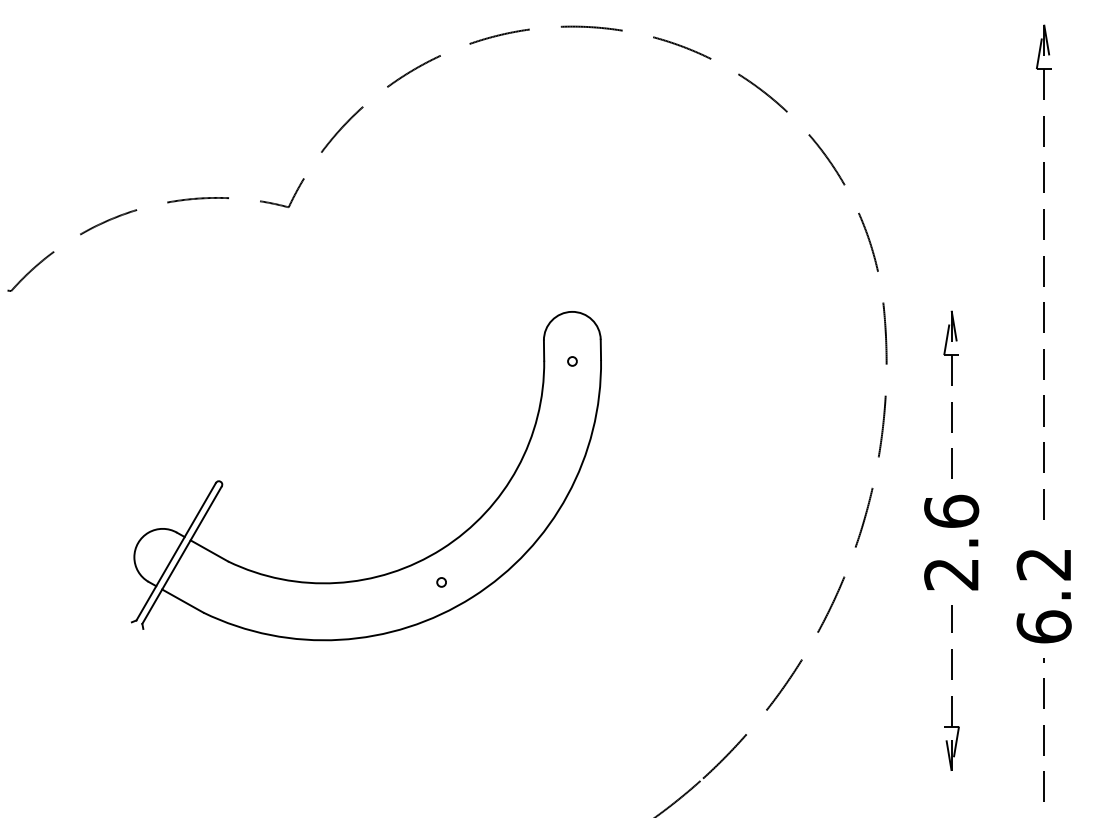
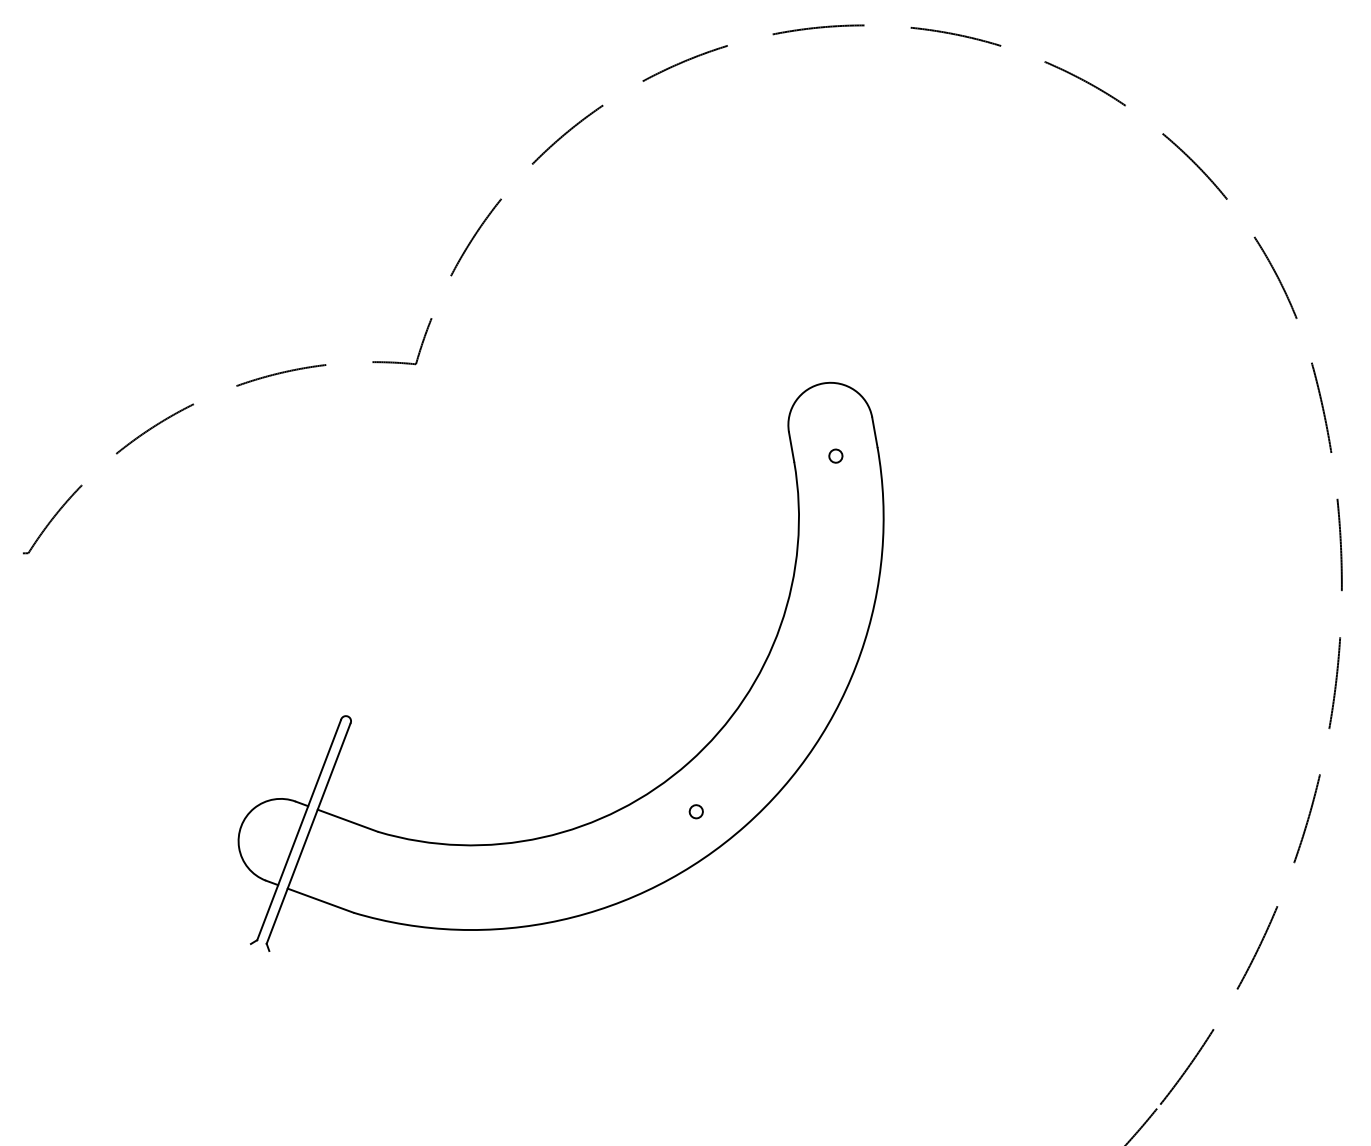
part: (402, 567) -> (635, 799), moved

